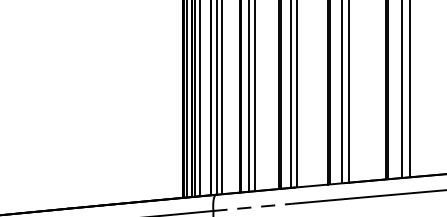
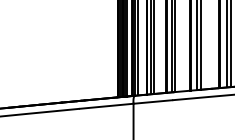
line: (253, 206) -> (153, 101), dashed -> solid

